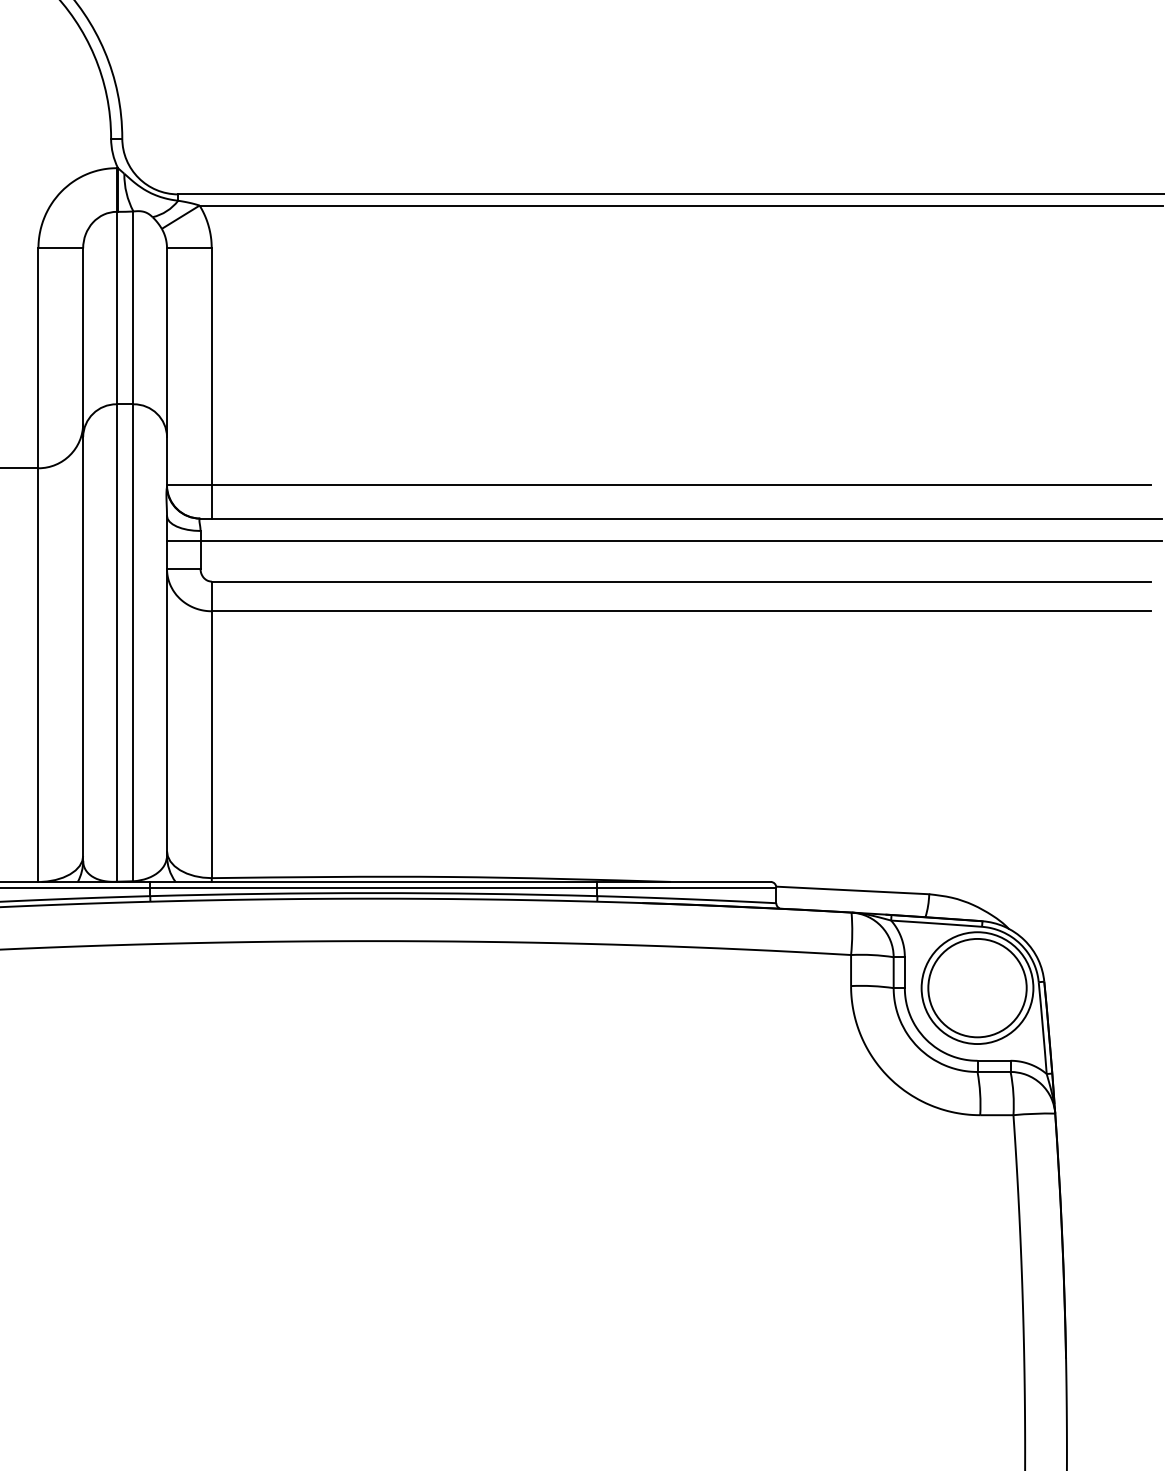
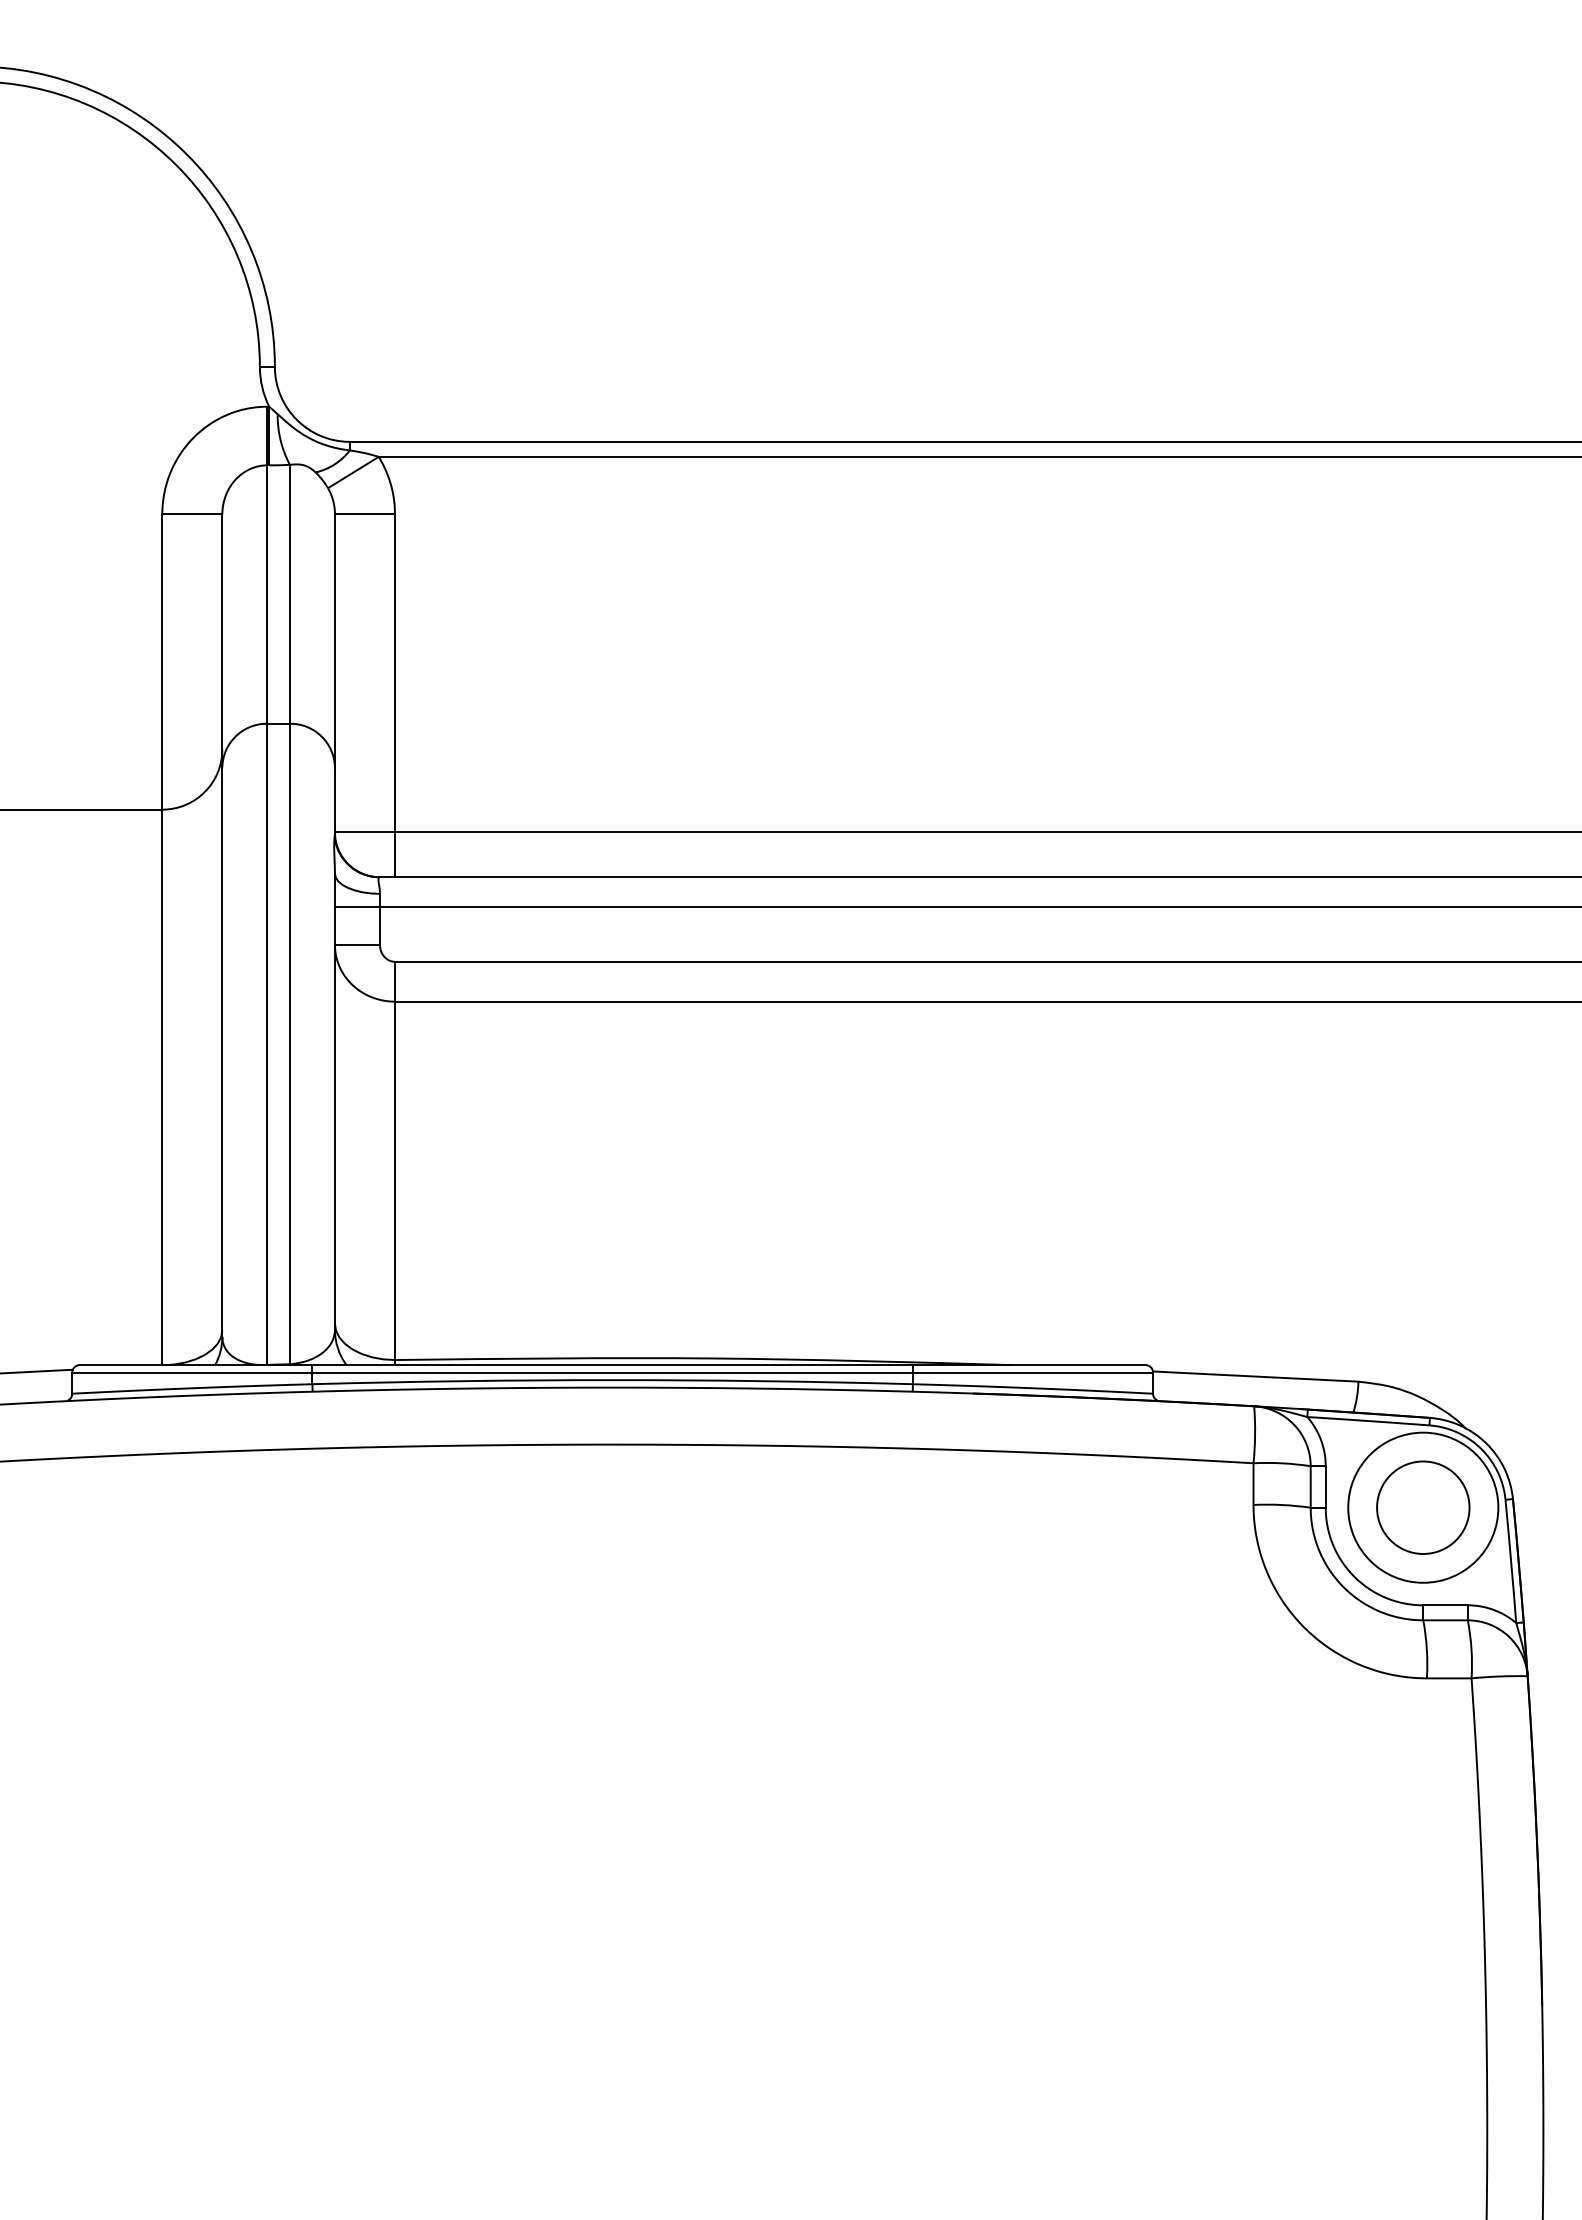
circle: (977, 987) -> (1423, 1507), size x0.7

